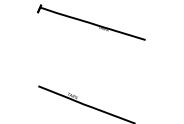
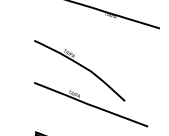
part: (77, 75) -> (80, 70), added

